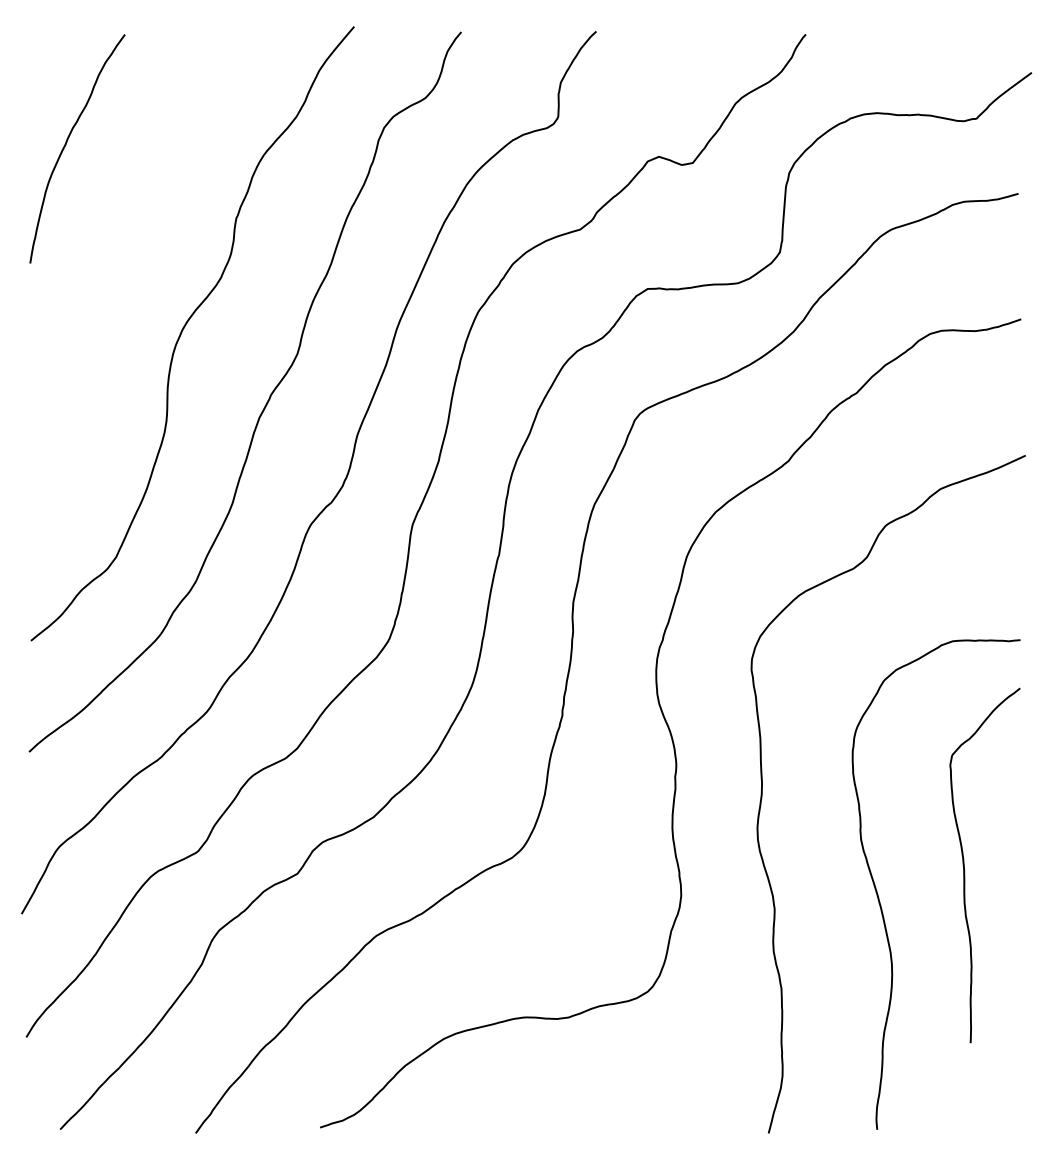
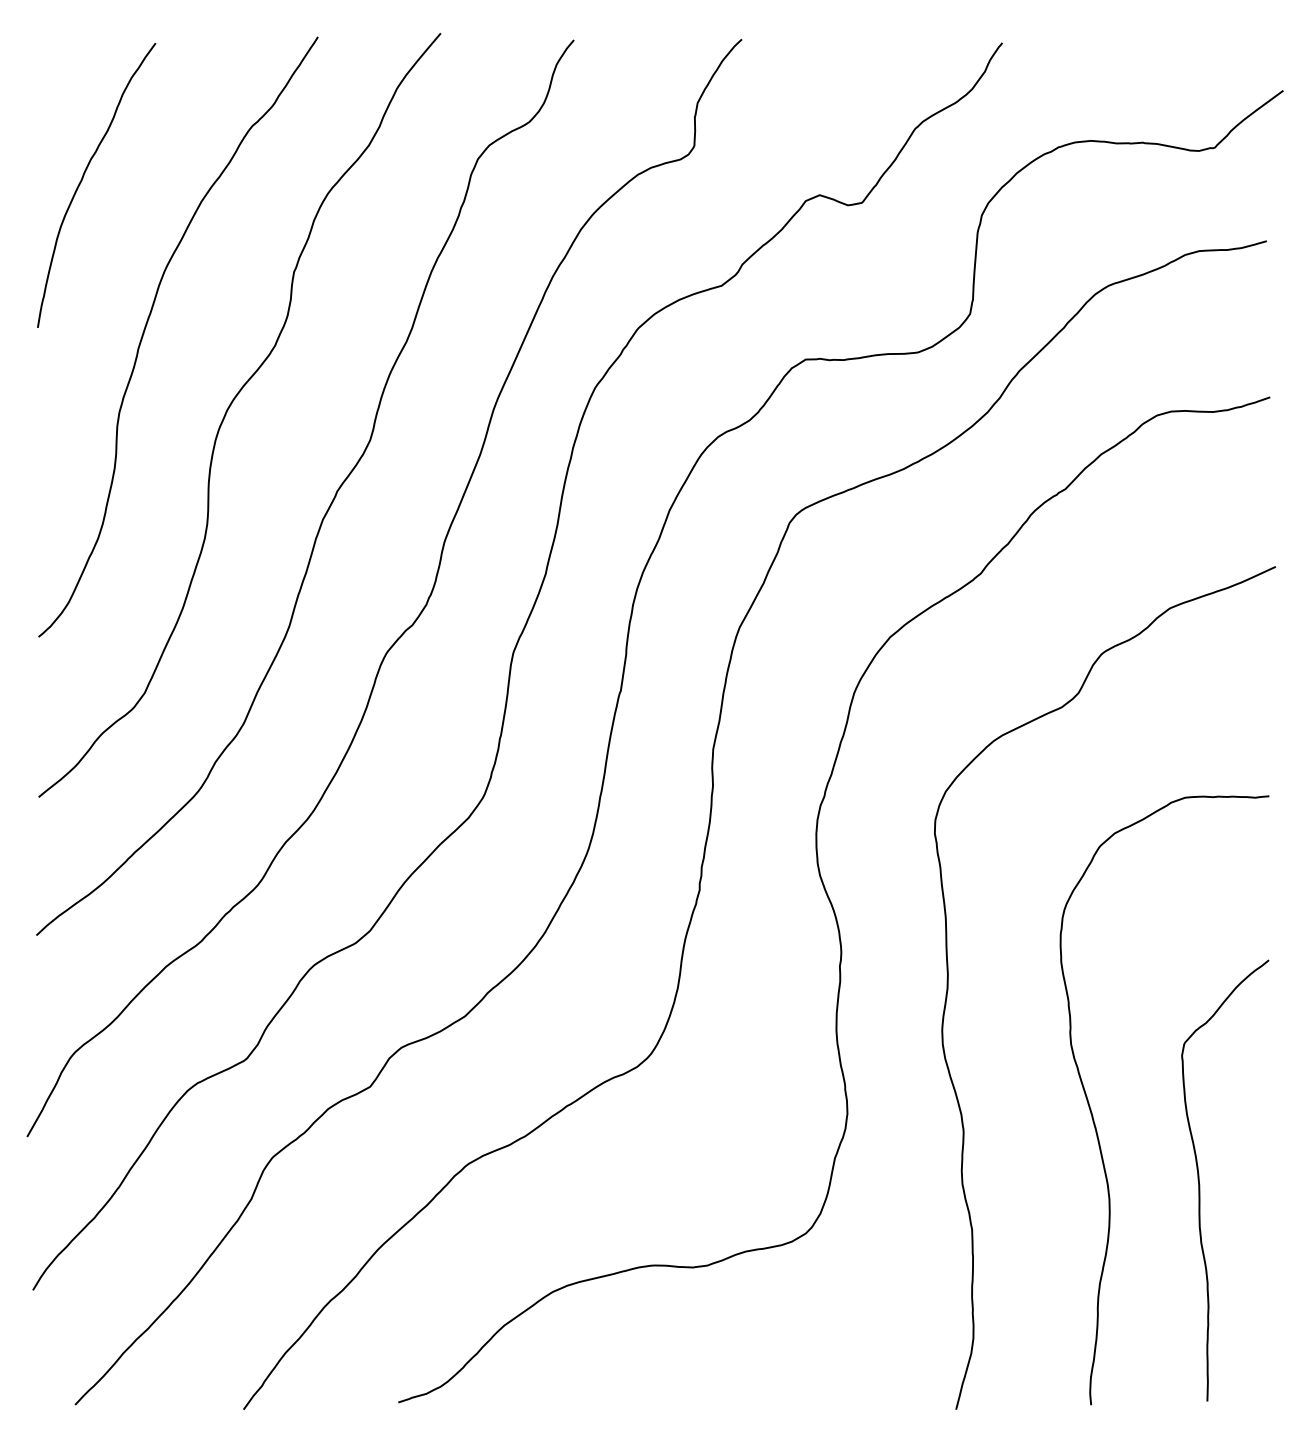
curve: (118, 260) -> (147, 324), added
curve: (965, 868) -> (1200, 1184), moved

